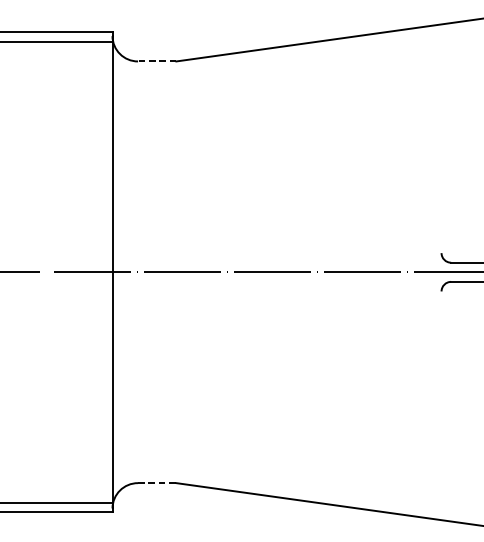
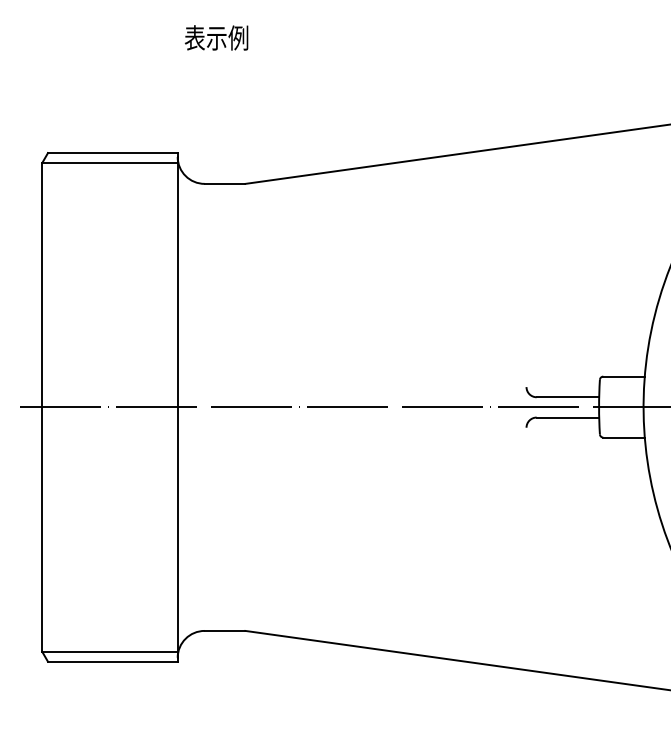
line: (156, 61) -> (224, 183), dashed -> solid
line: (157, 482) -> (225, 630), dashed -> solid

